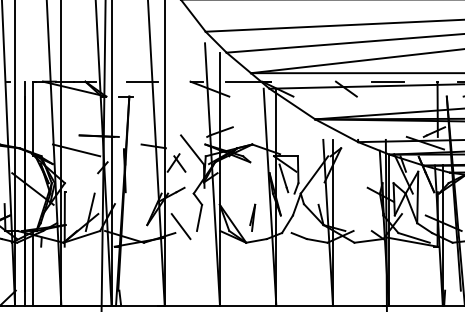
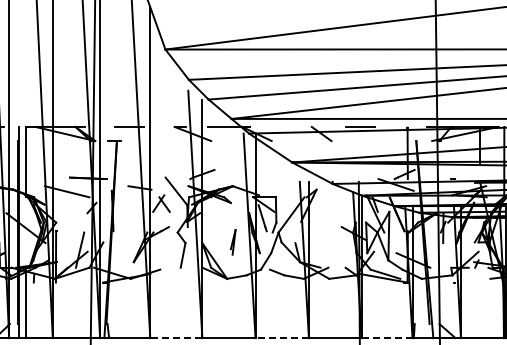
part: (251, 217) -> (232, 242), moved
line: (180, 226) -> (165, 263), removed
line: (191, 306) -> (175, 338), solid -> dashed
line: (304, 306) -> (282, 338), solid -> dashed
line: (415, 306) -> (386, 338), solid -> dashed

